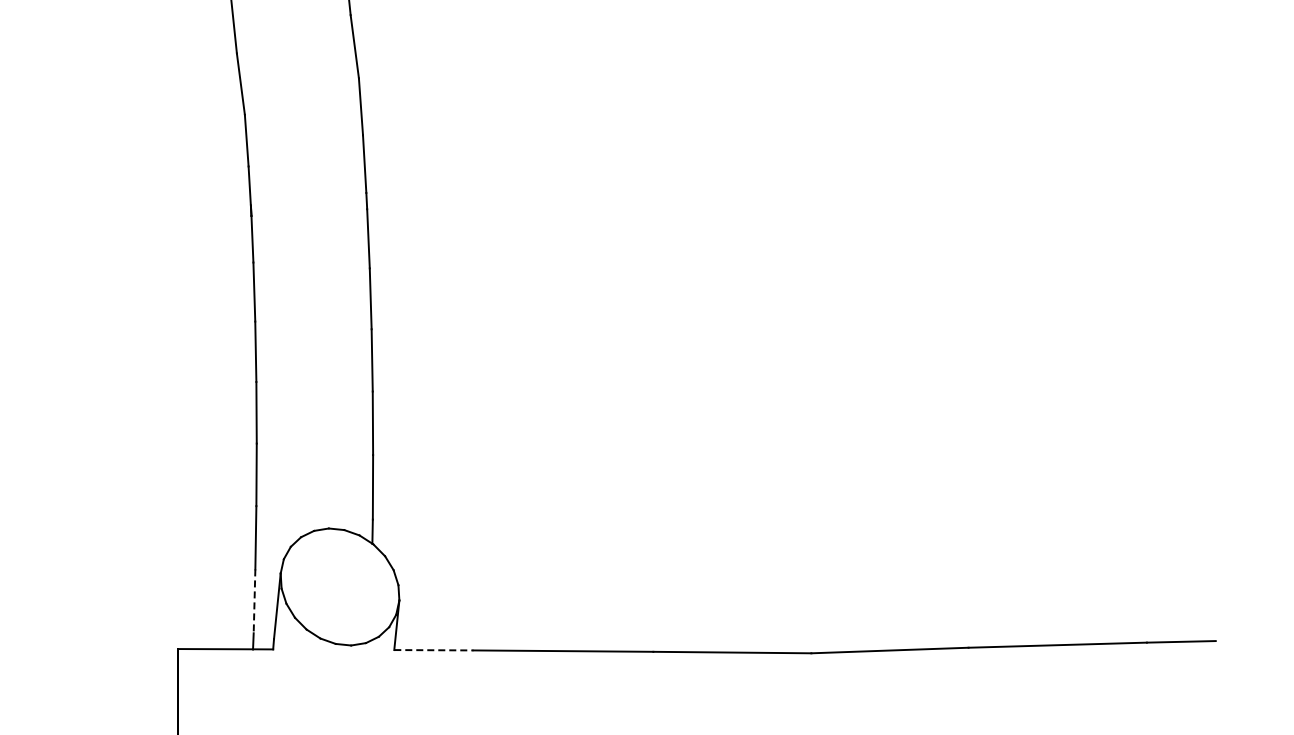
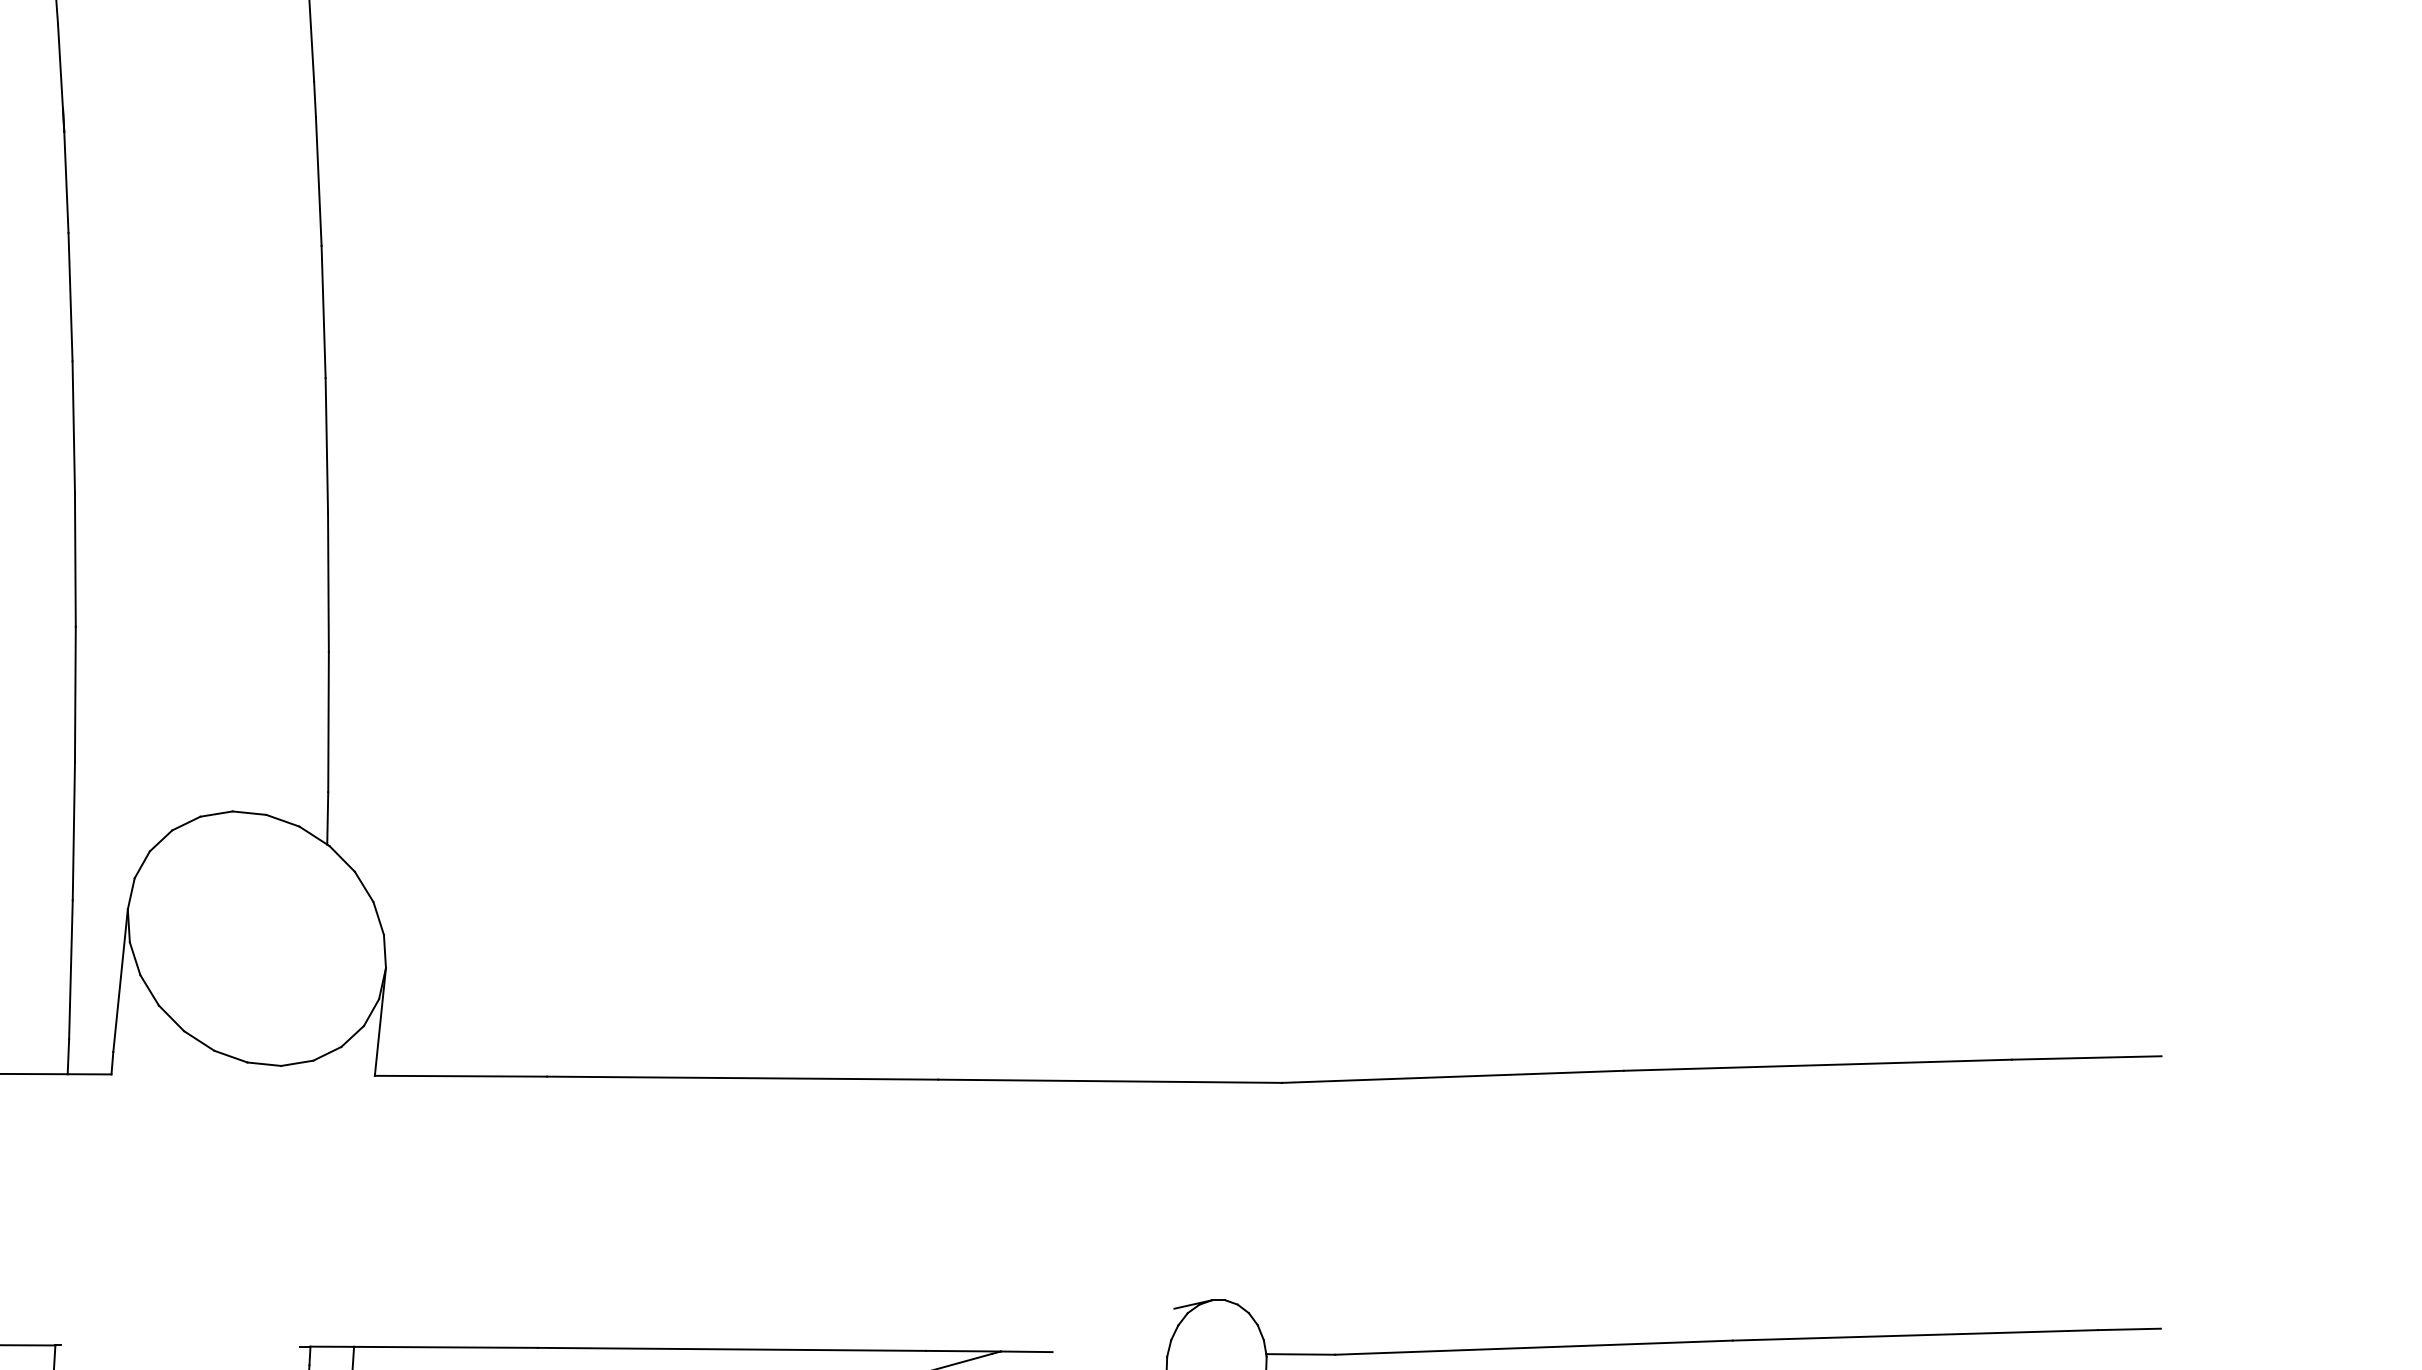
line: (254, 601) -> (70, 970), dashed -> solid
line: (433, 650) -> (460, 1076), dashed -> solid

